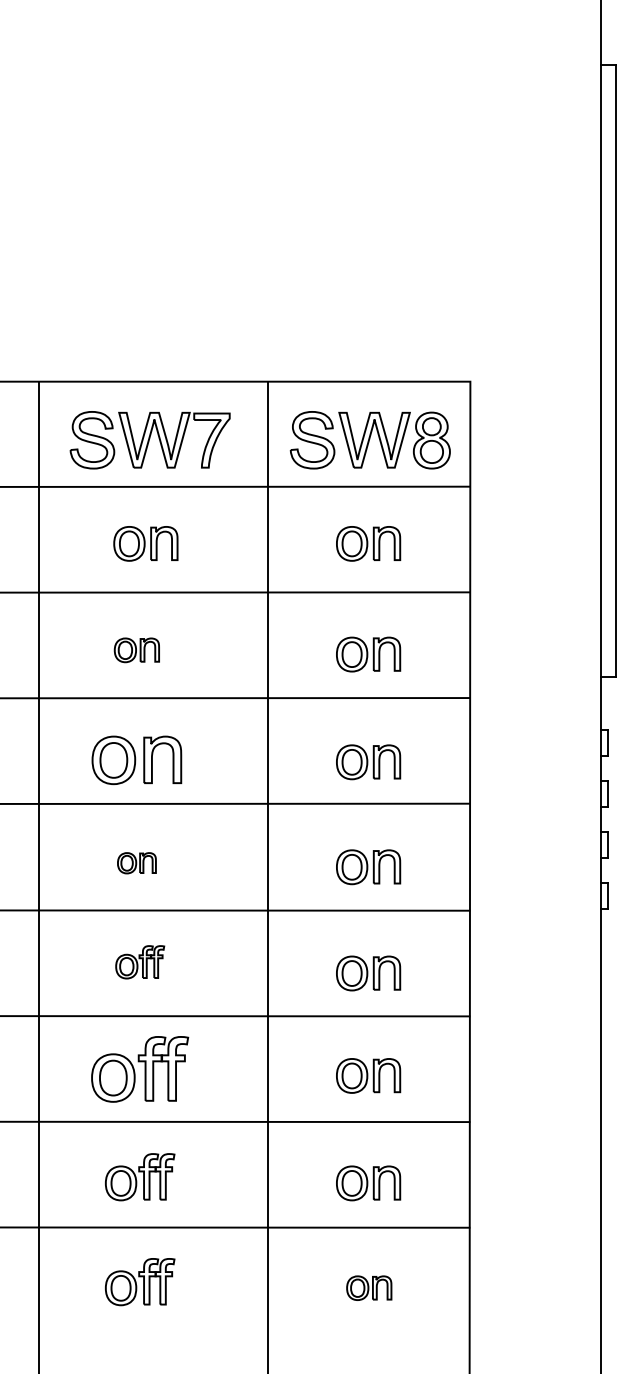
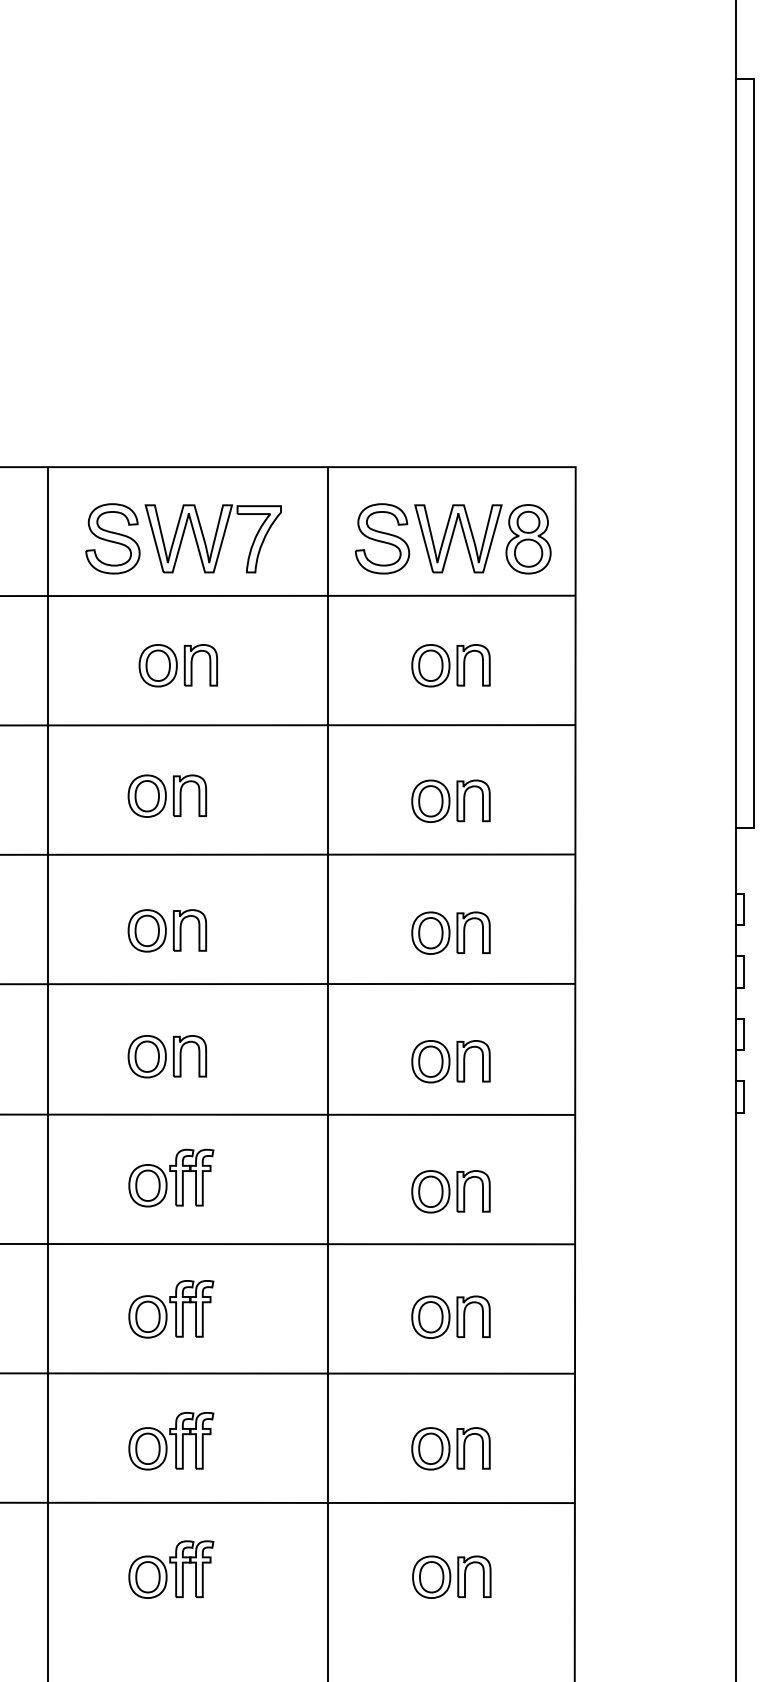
part: (137, 649) -> (167, 795), size x1.43
part: (137, 760) -> (167, 930), size x0.71
part: (137, 862) -> (167, 1056), size x1.67
part: (140, 961) -> (171, 1177), size x1.43
part: (140, 1069) -> (171, 1309), size x0.71
part: (368, 1287) -> (451, 1576), size x1.43

